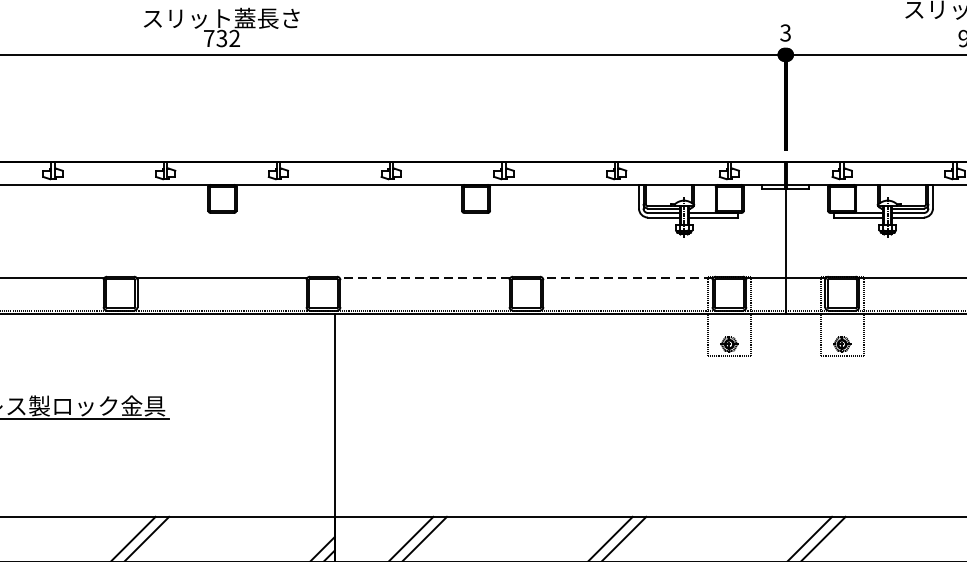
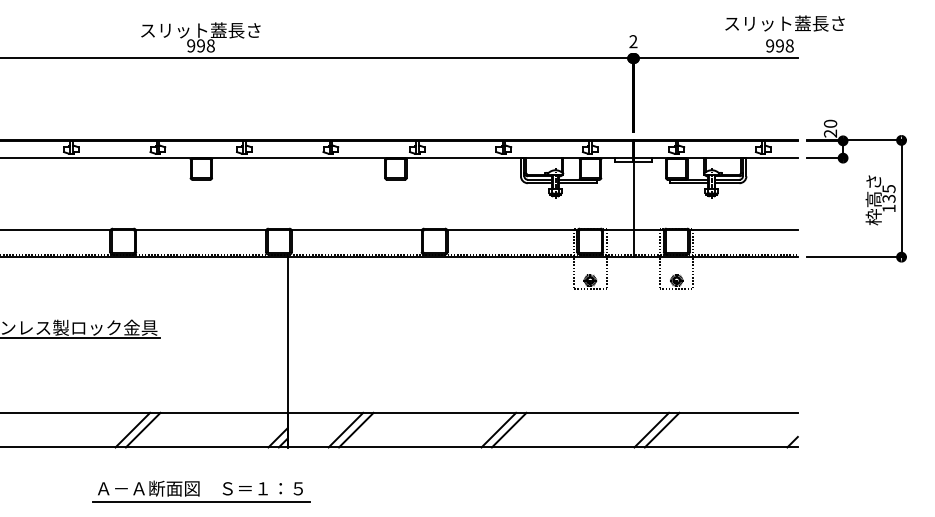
text: (785, 32) -> (633, 41), 3 -> 2
text: (221, 37) -> (200, 45), 732 -> 998
line: (424, 277) -> (356, 229), dashed -> solid
line: (627, 277) -> (512, 229), dashed -> solid

